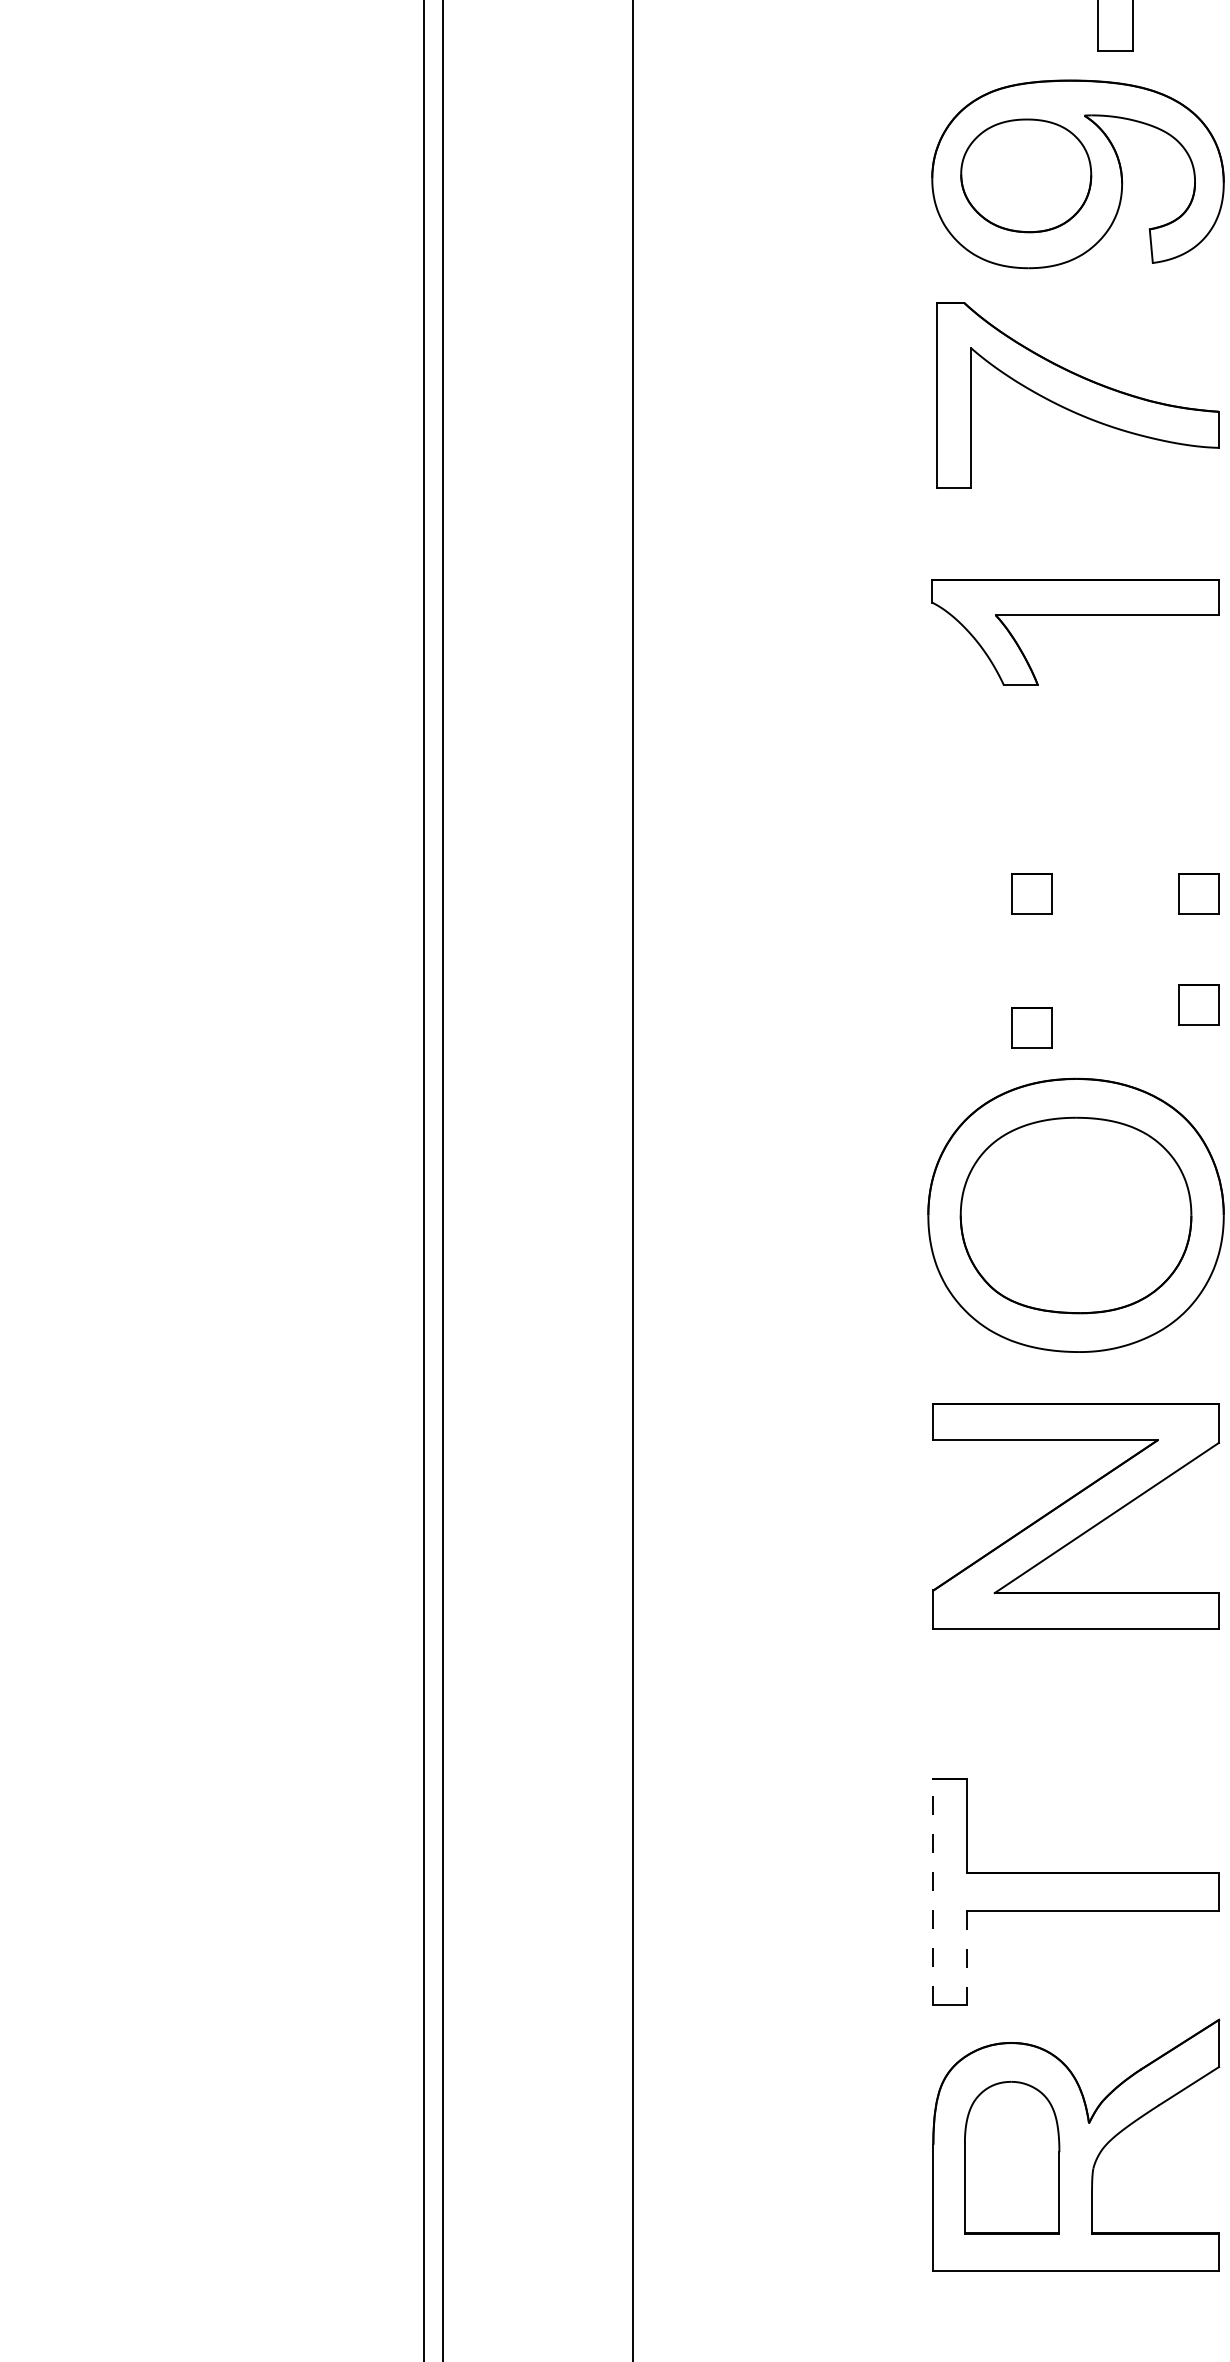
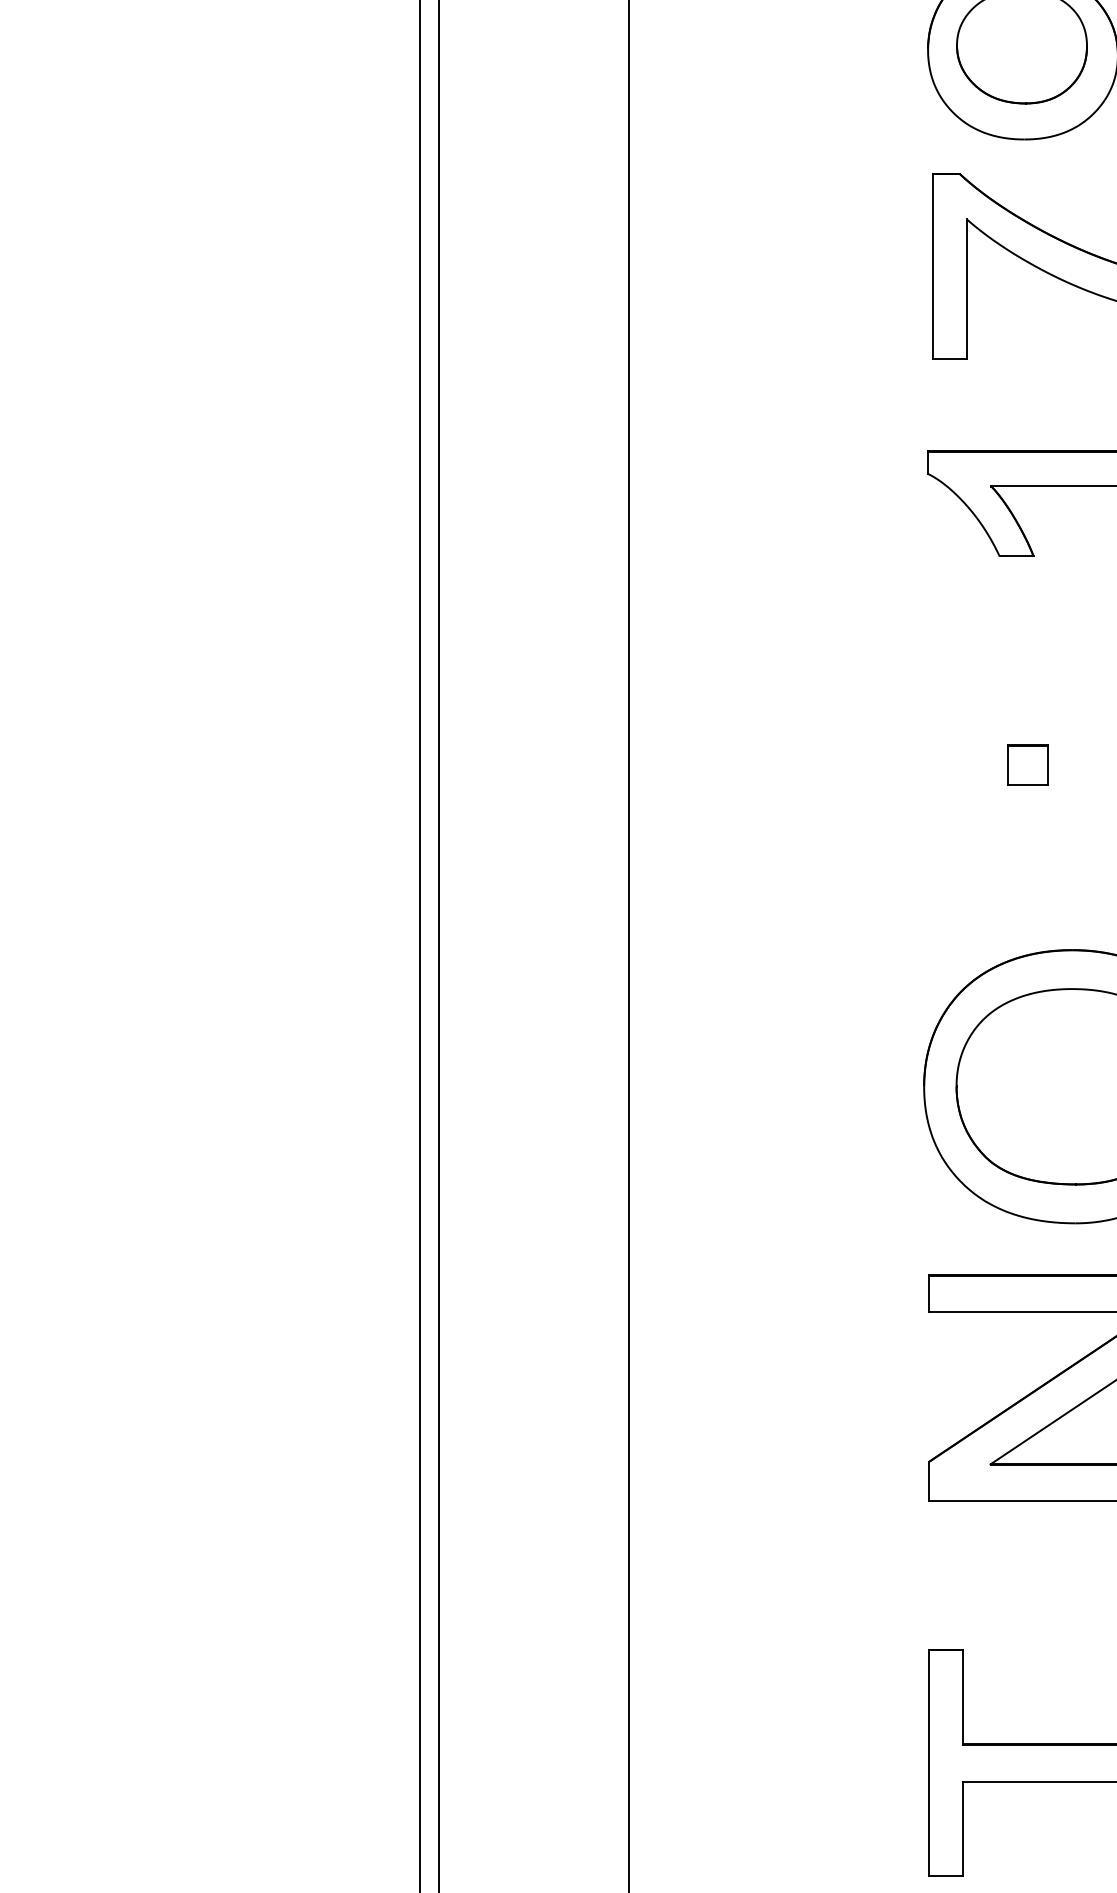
part: (1031, 1027) -> (1027, 898), removed
line: (933, 1891) -> (929, 1762), dashed -> solid
line: (967, 1958) -> (963, 1829), dashed -> solid

